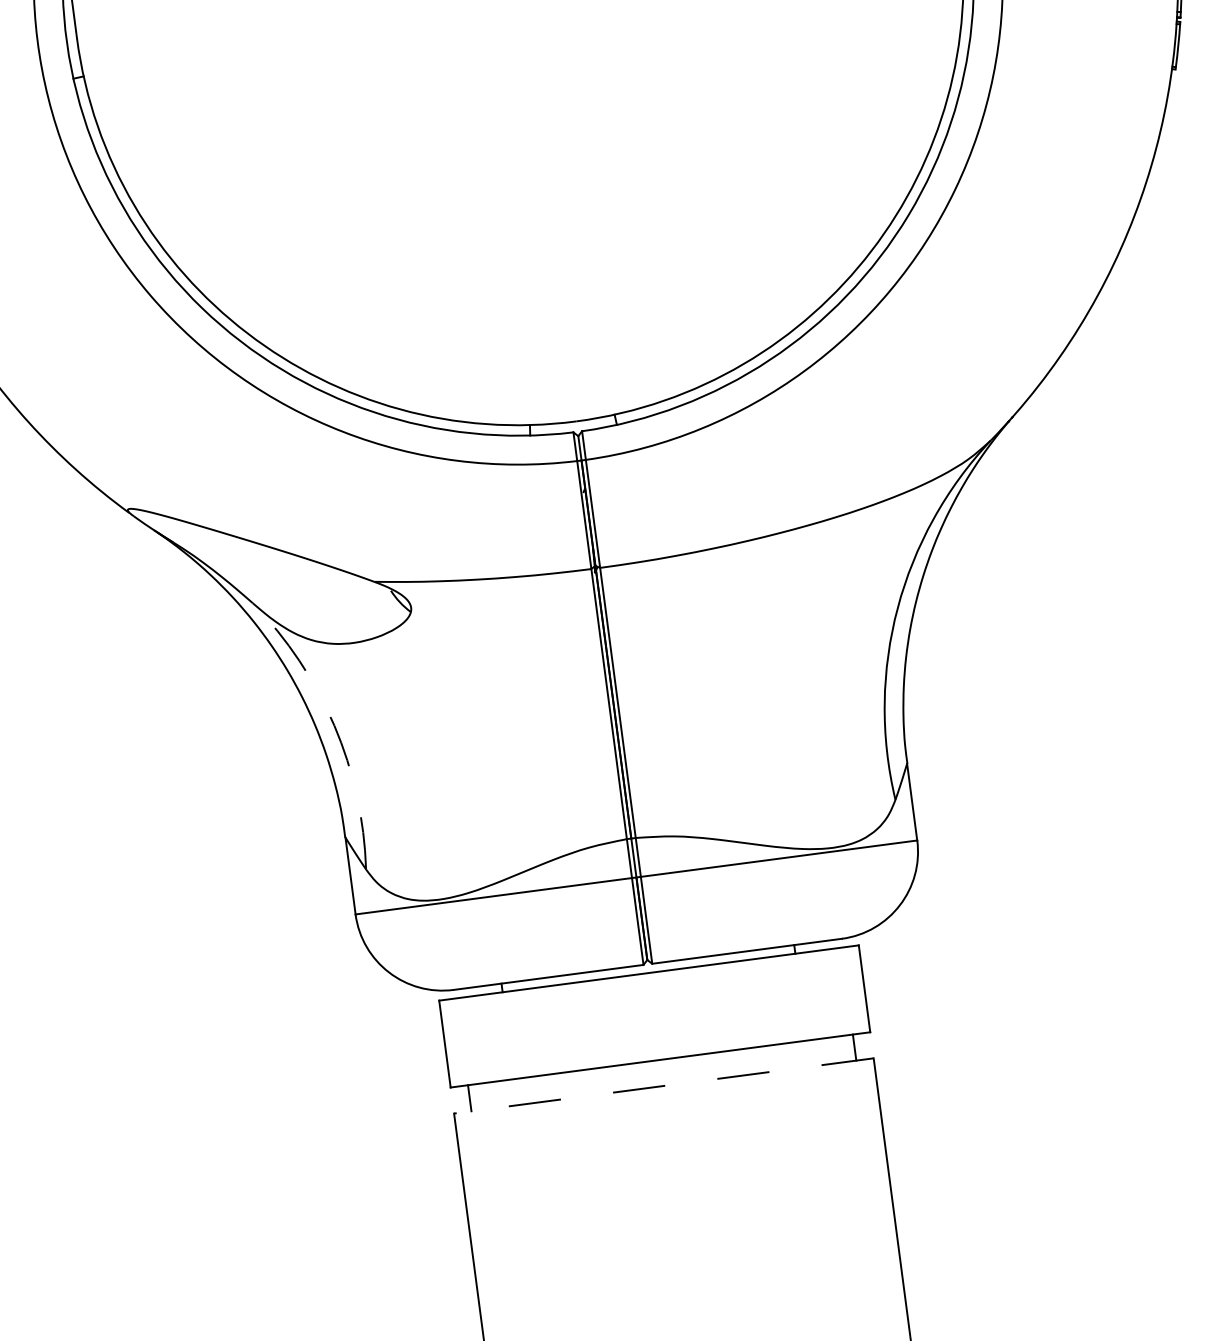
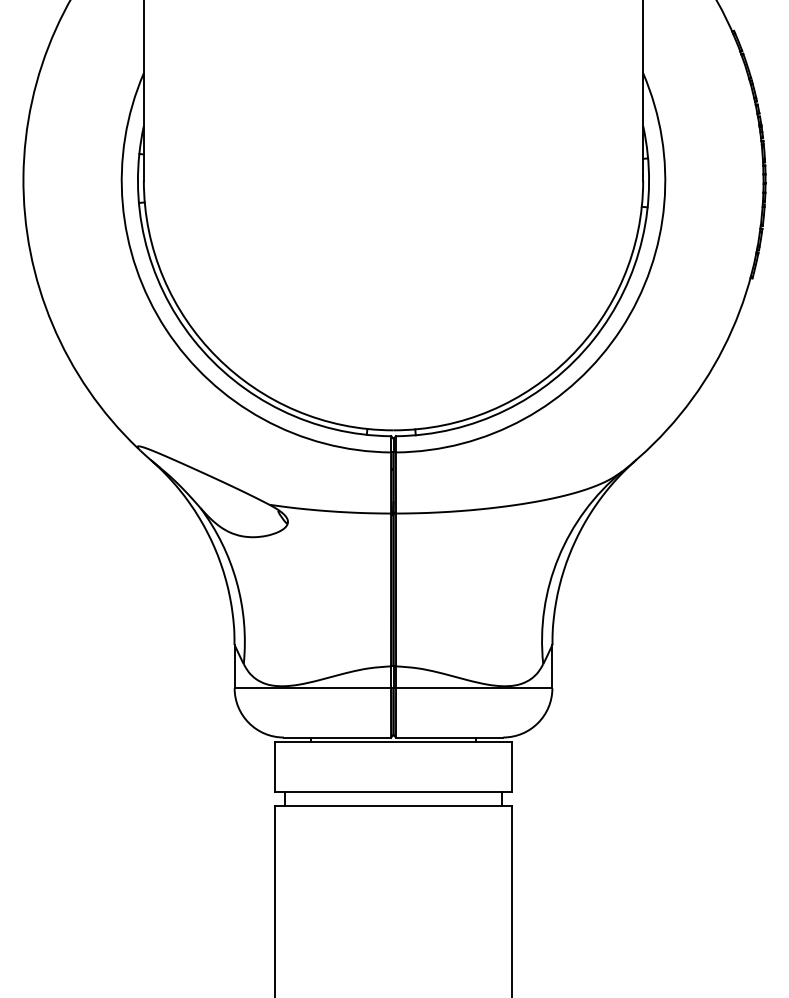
arc: (334, 725) -> (236, 581), dashed -> solid
line: (663, 1086) -> (393, 806), dashed -> solid

